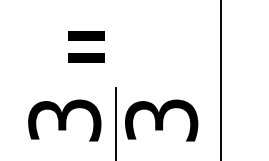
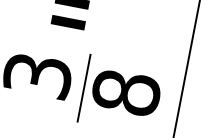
text: (161, 120) -> (126, 92), 3 -> 8

